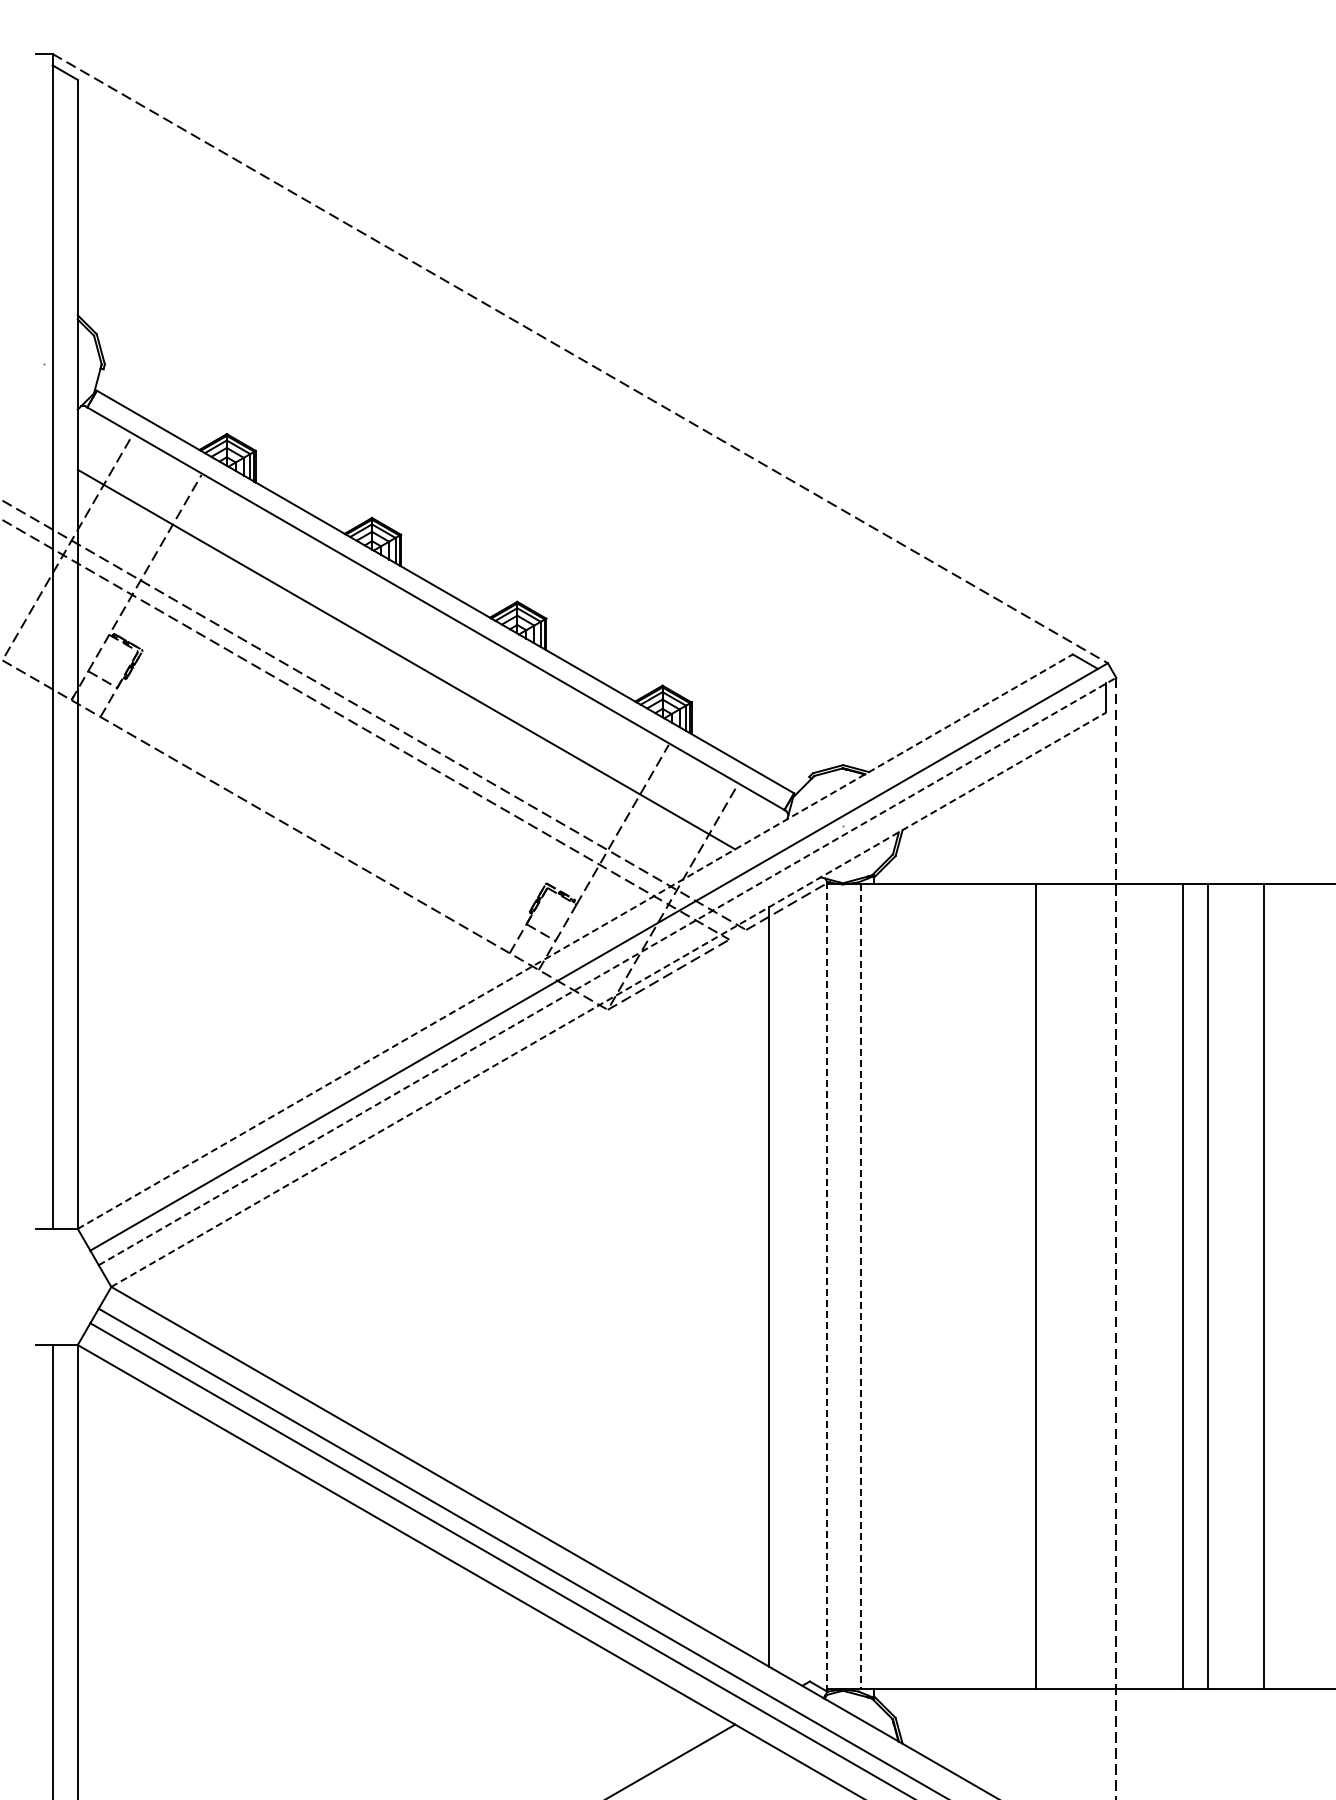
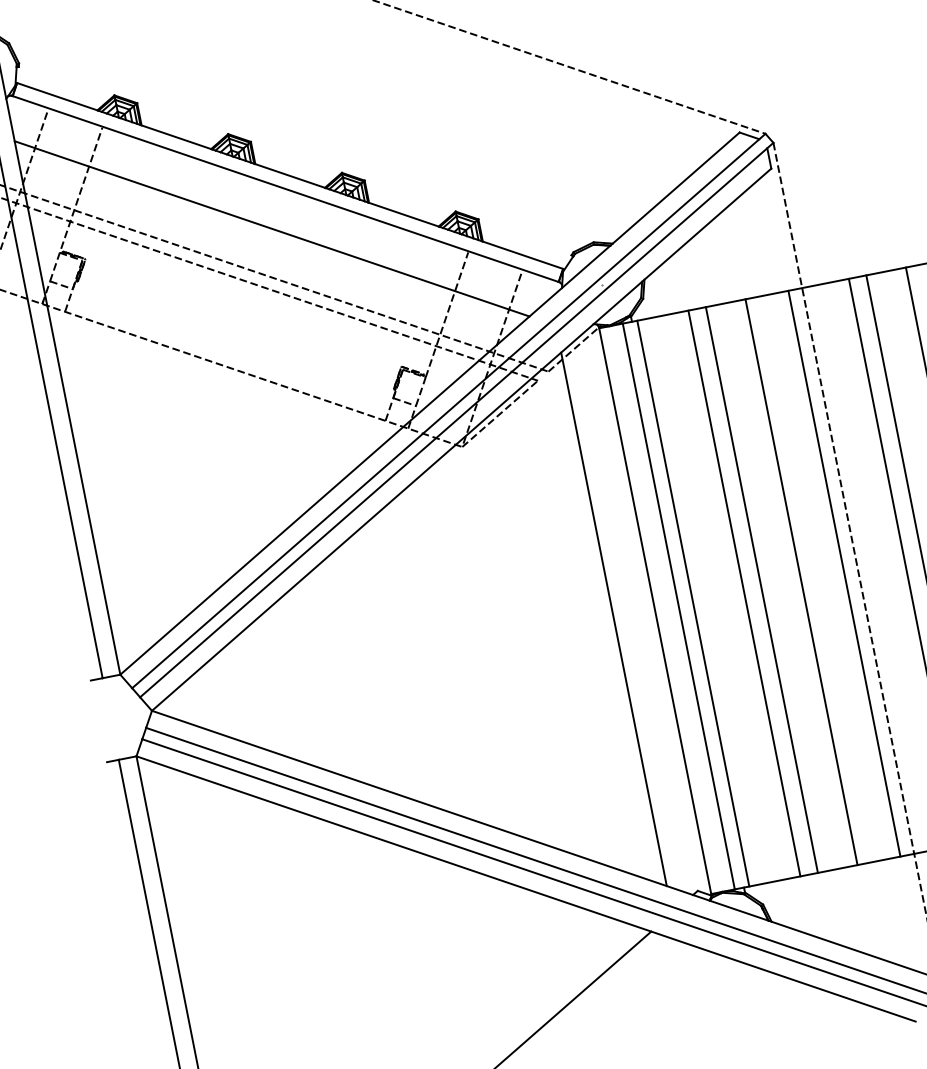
line: (575, 941) -> (430, 403), dashed -> solid
line: (607, 971) -> (456, 420), dashed -> solid
line: (609, 999) -> (462, 439), dashed -> solid
line: (827, 1286) -> (655, 610), dashed -> solid
line: (861, 1286) -> (679, 606), dashed -> solid
line: (881, 1286) -> (693, 603), added
line: (954, 1286) -> (744, 593), added
line: (979, 1286) -> (762, 589), added
line: (1096, 1286) -> (844, 573), added

